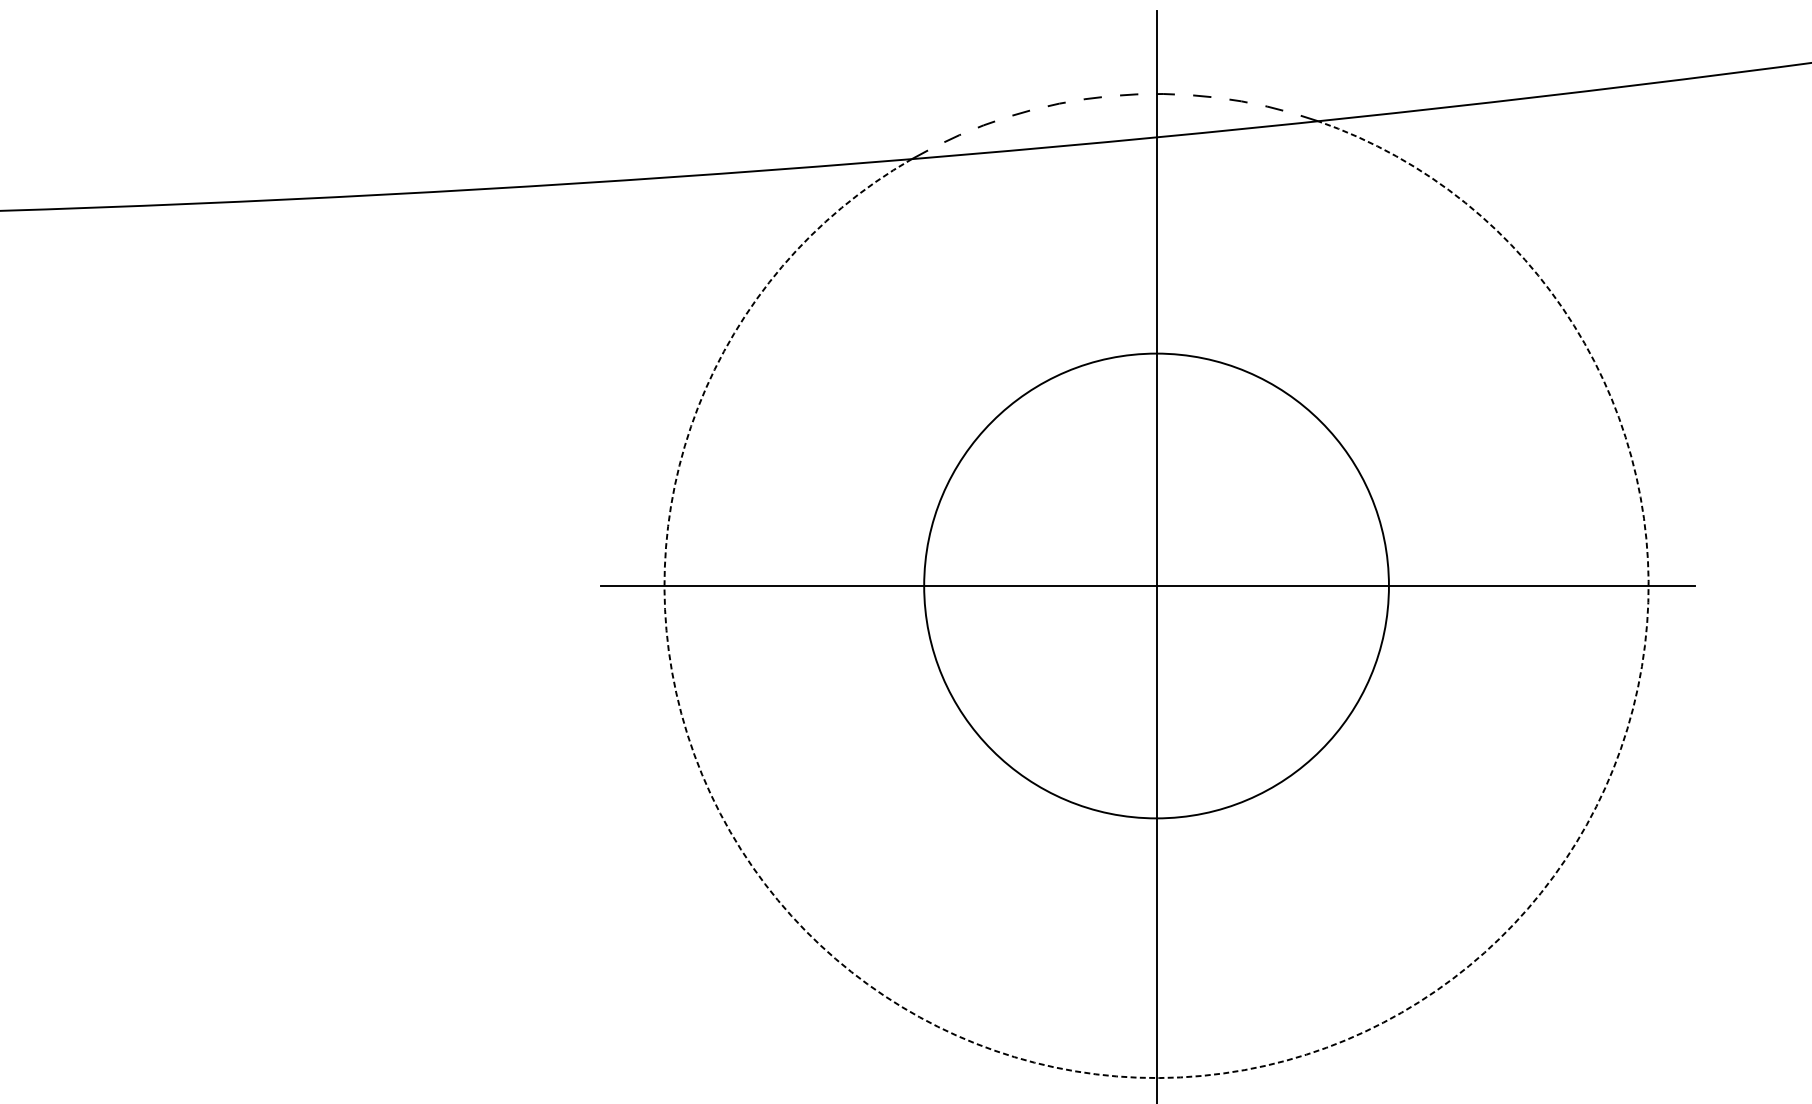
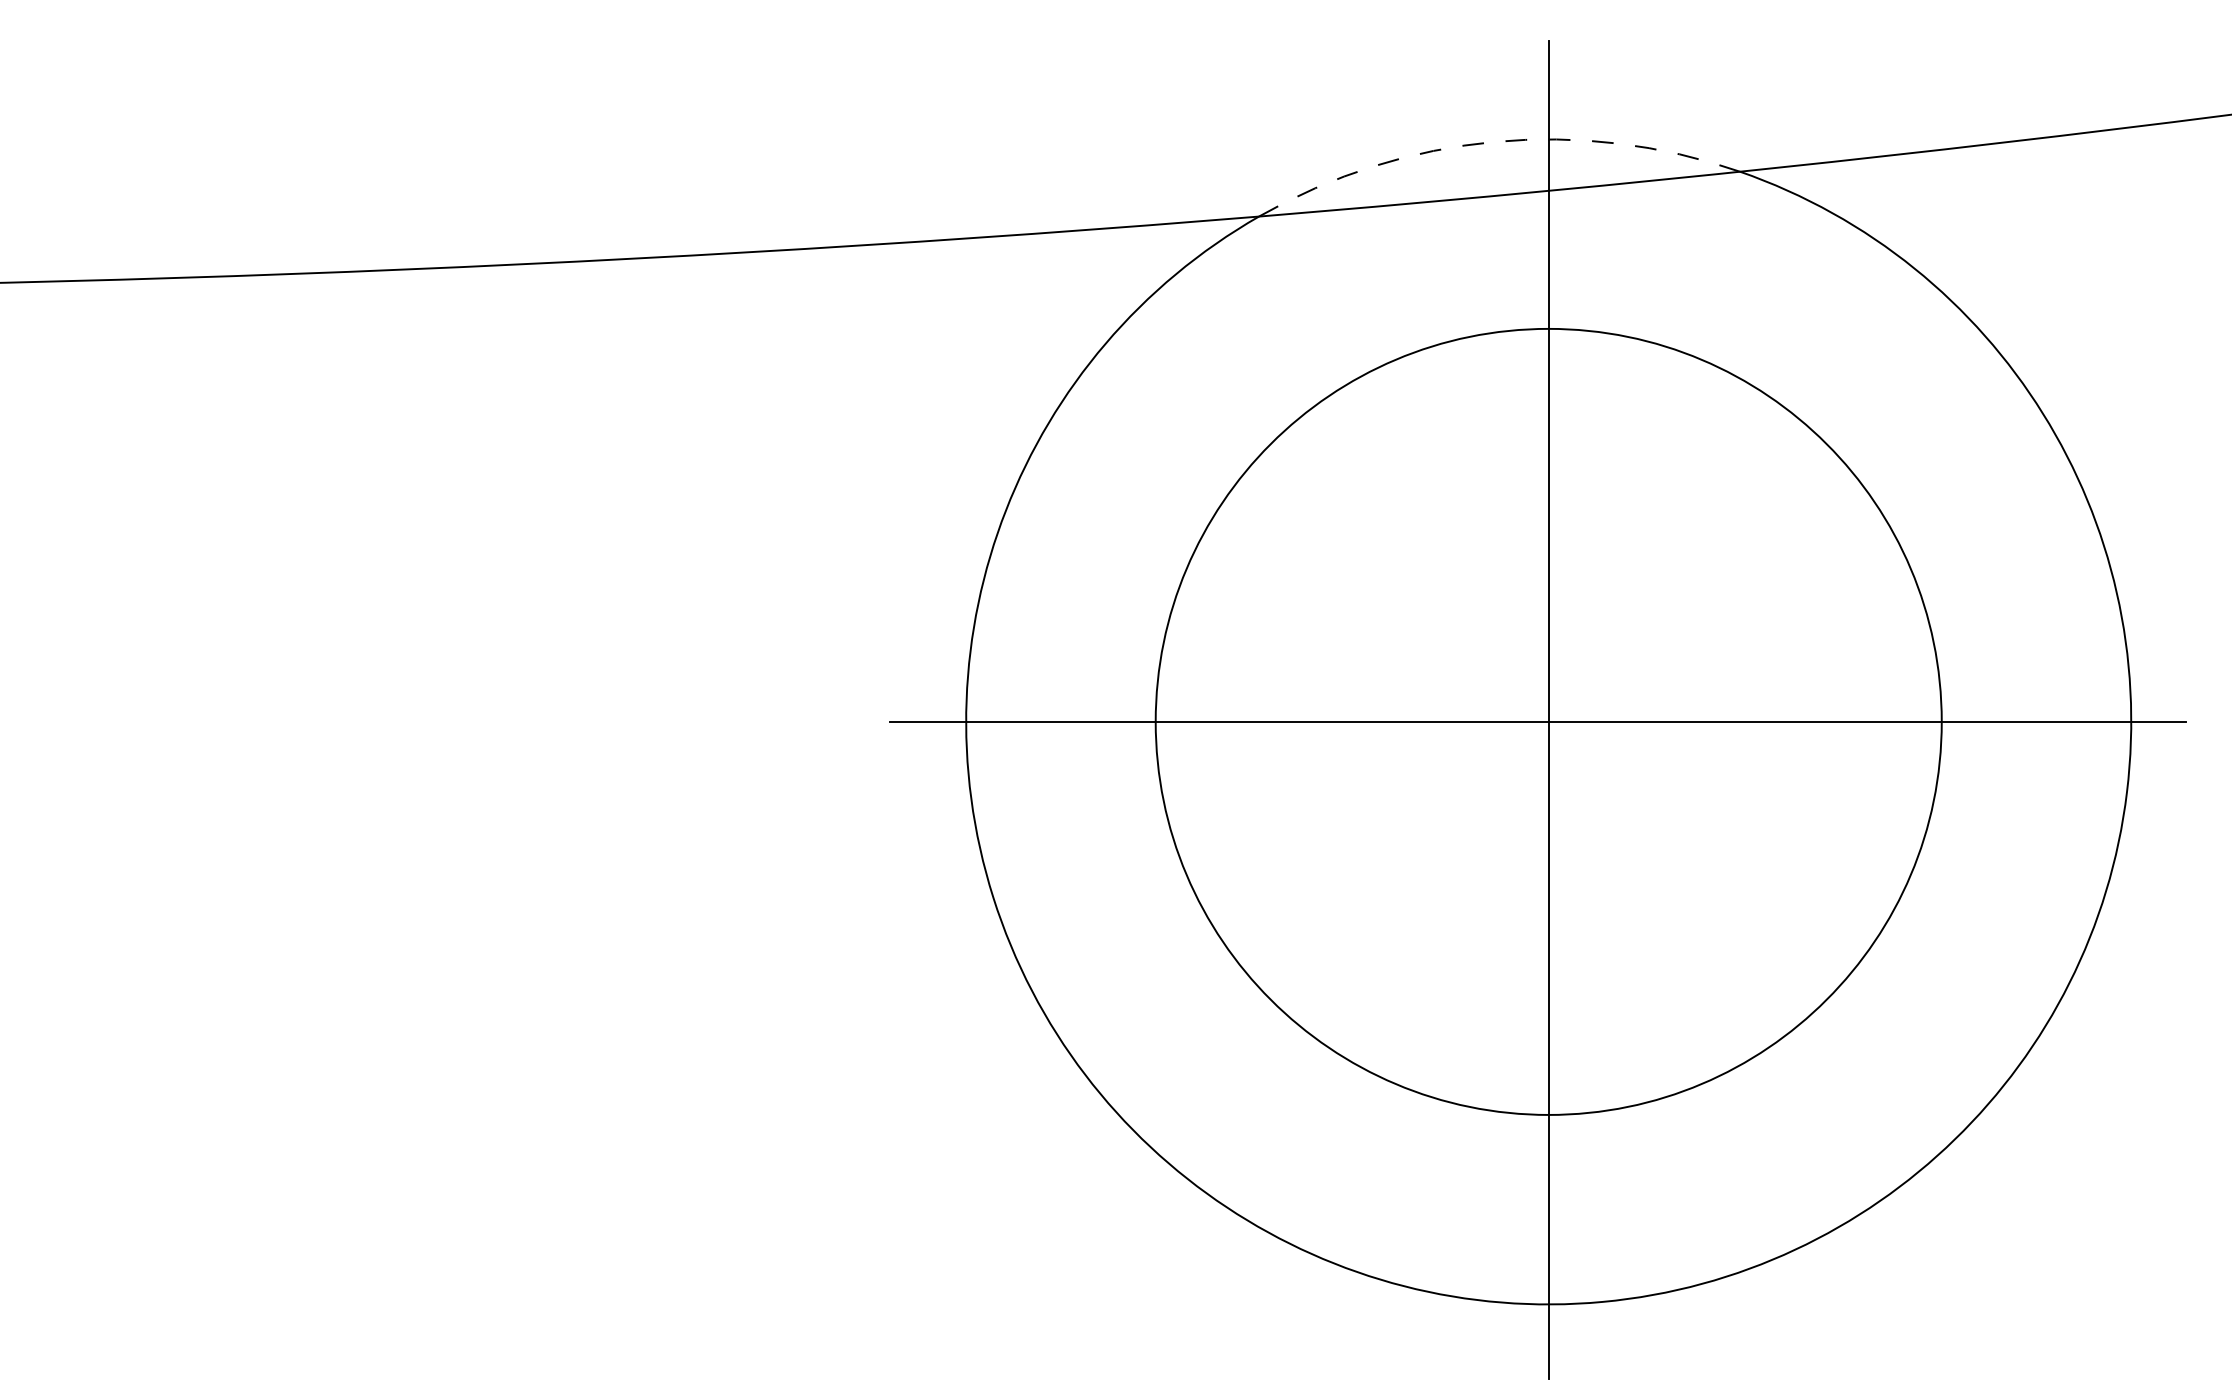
circle: (1156, 585) -> (1548, 721), size x1.43
arc: (1201, 1075) -> (1602, 1301), dashed -> solid

